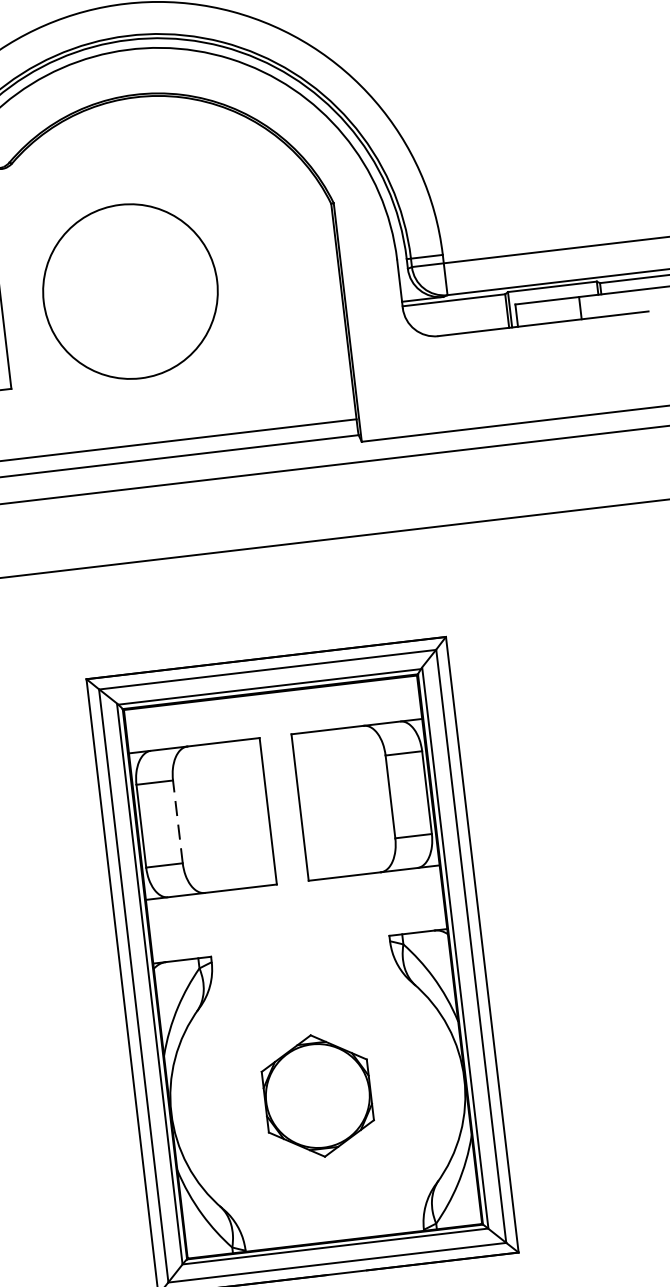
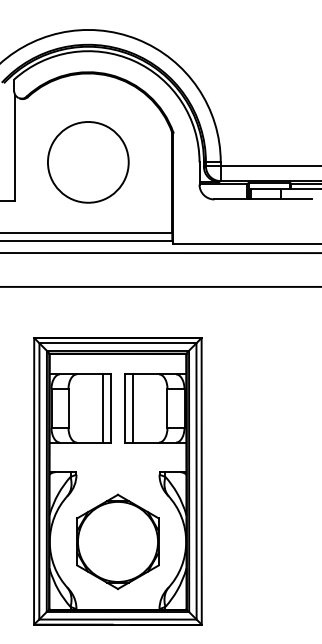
circle: (130, 291) -> (88, 162), moved
line: (317, 805) -> (133, 408), added
line: (250, 813) -> (102, 408), added
line: (177, 821) -> (68, 408), dashed -> solid
part: (316, 1095) -> (117, 541), size x1.67

